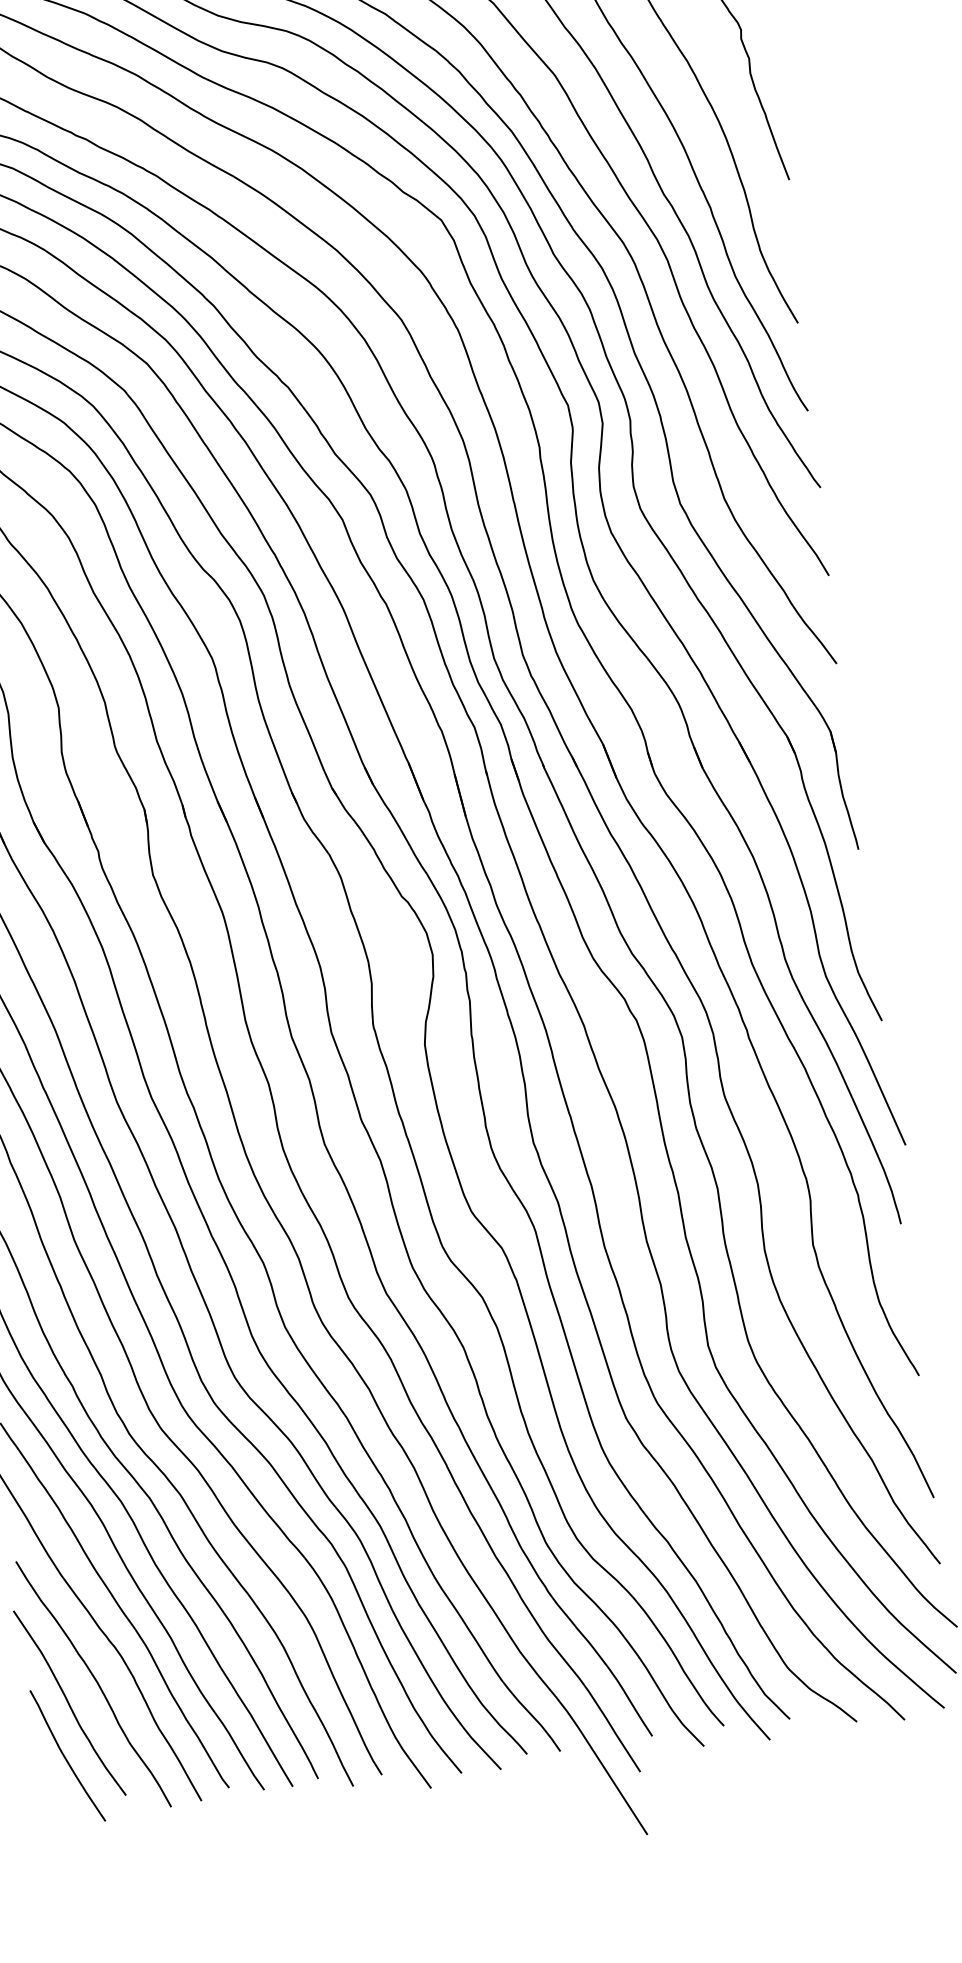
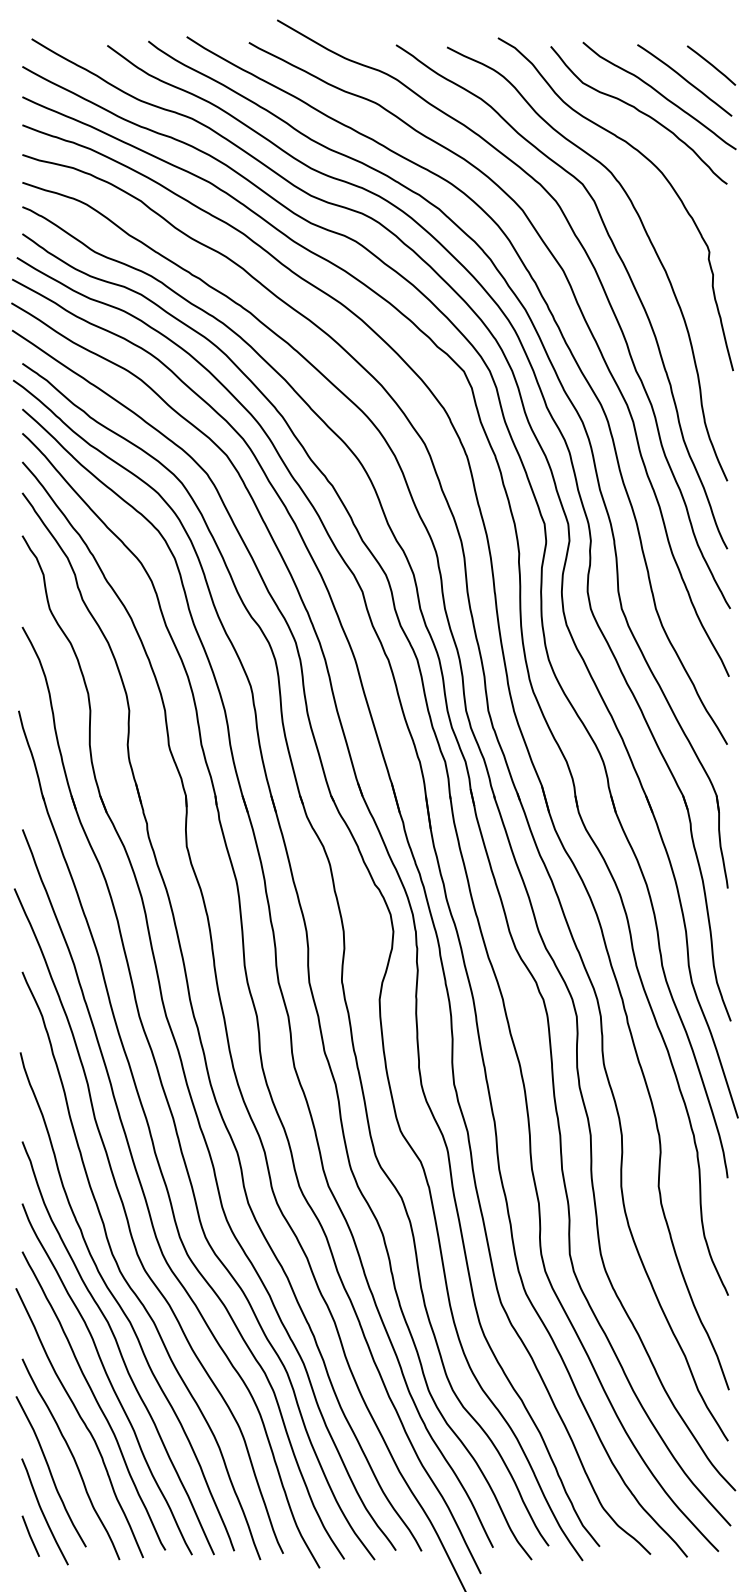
line: (52, 1788) -> (30, 1535), added

